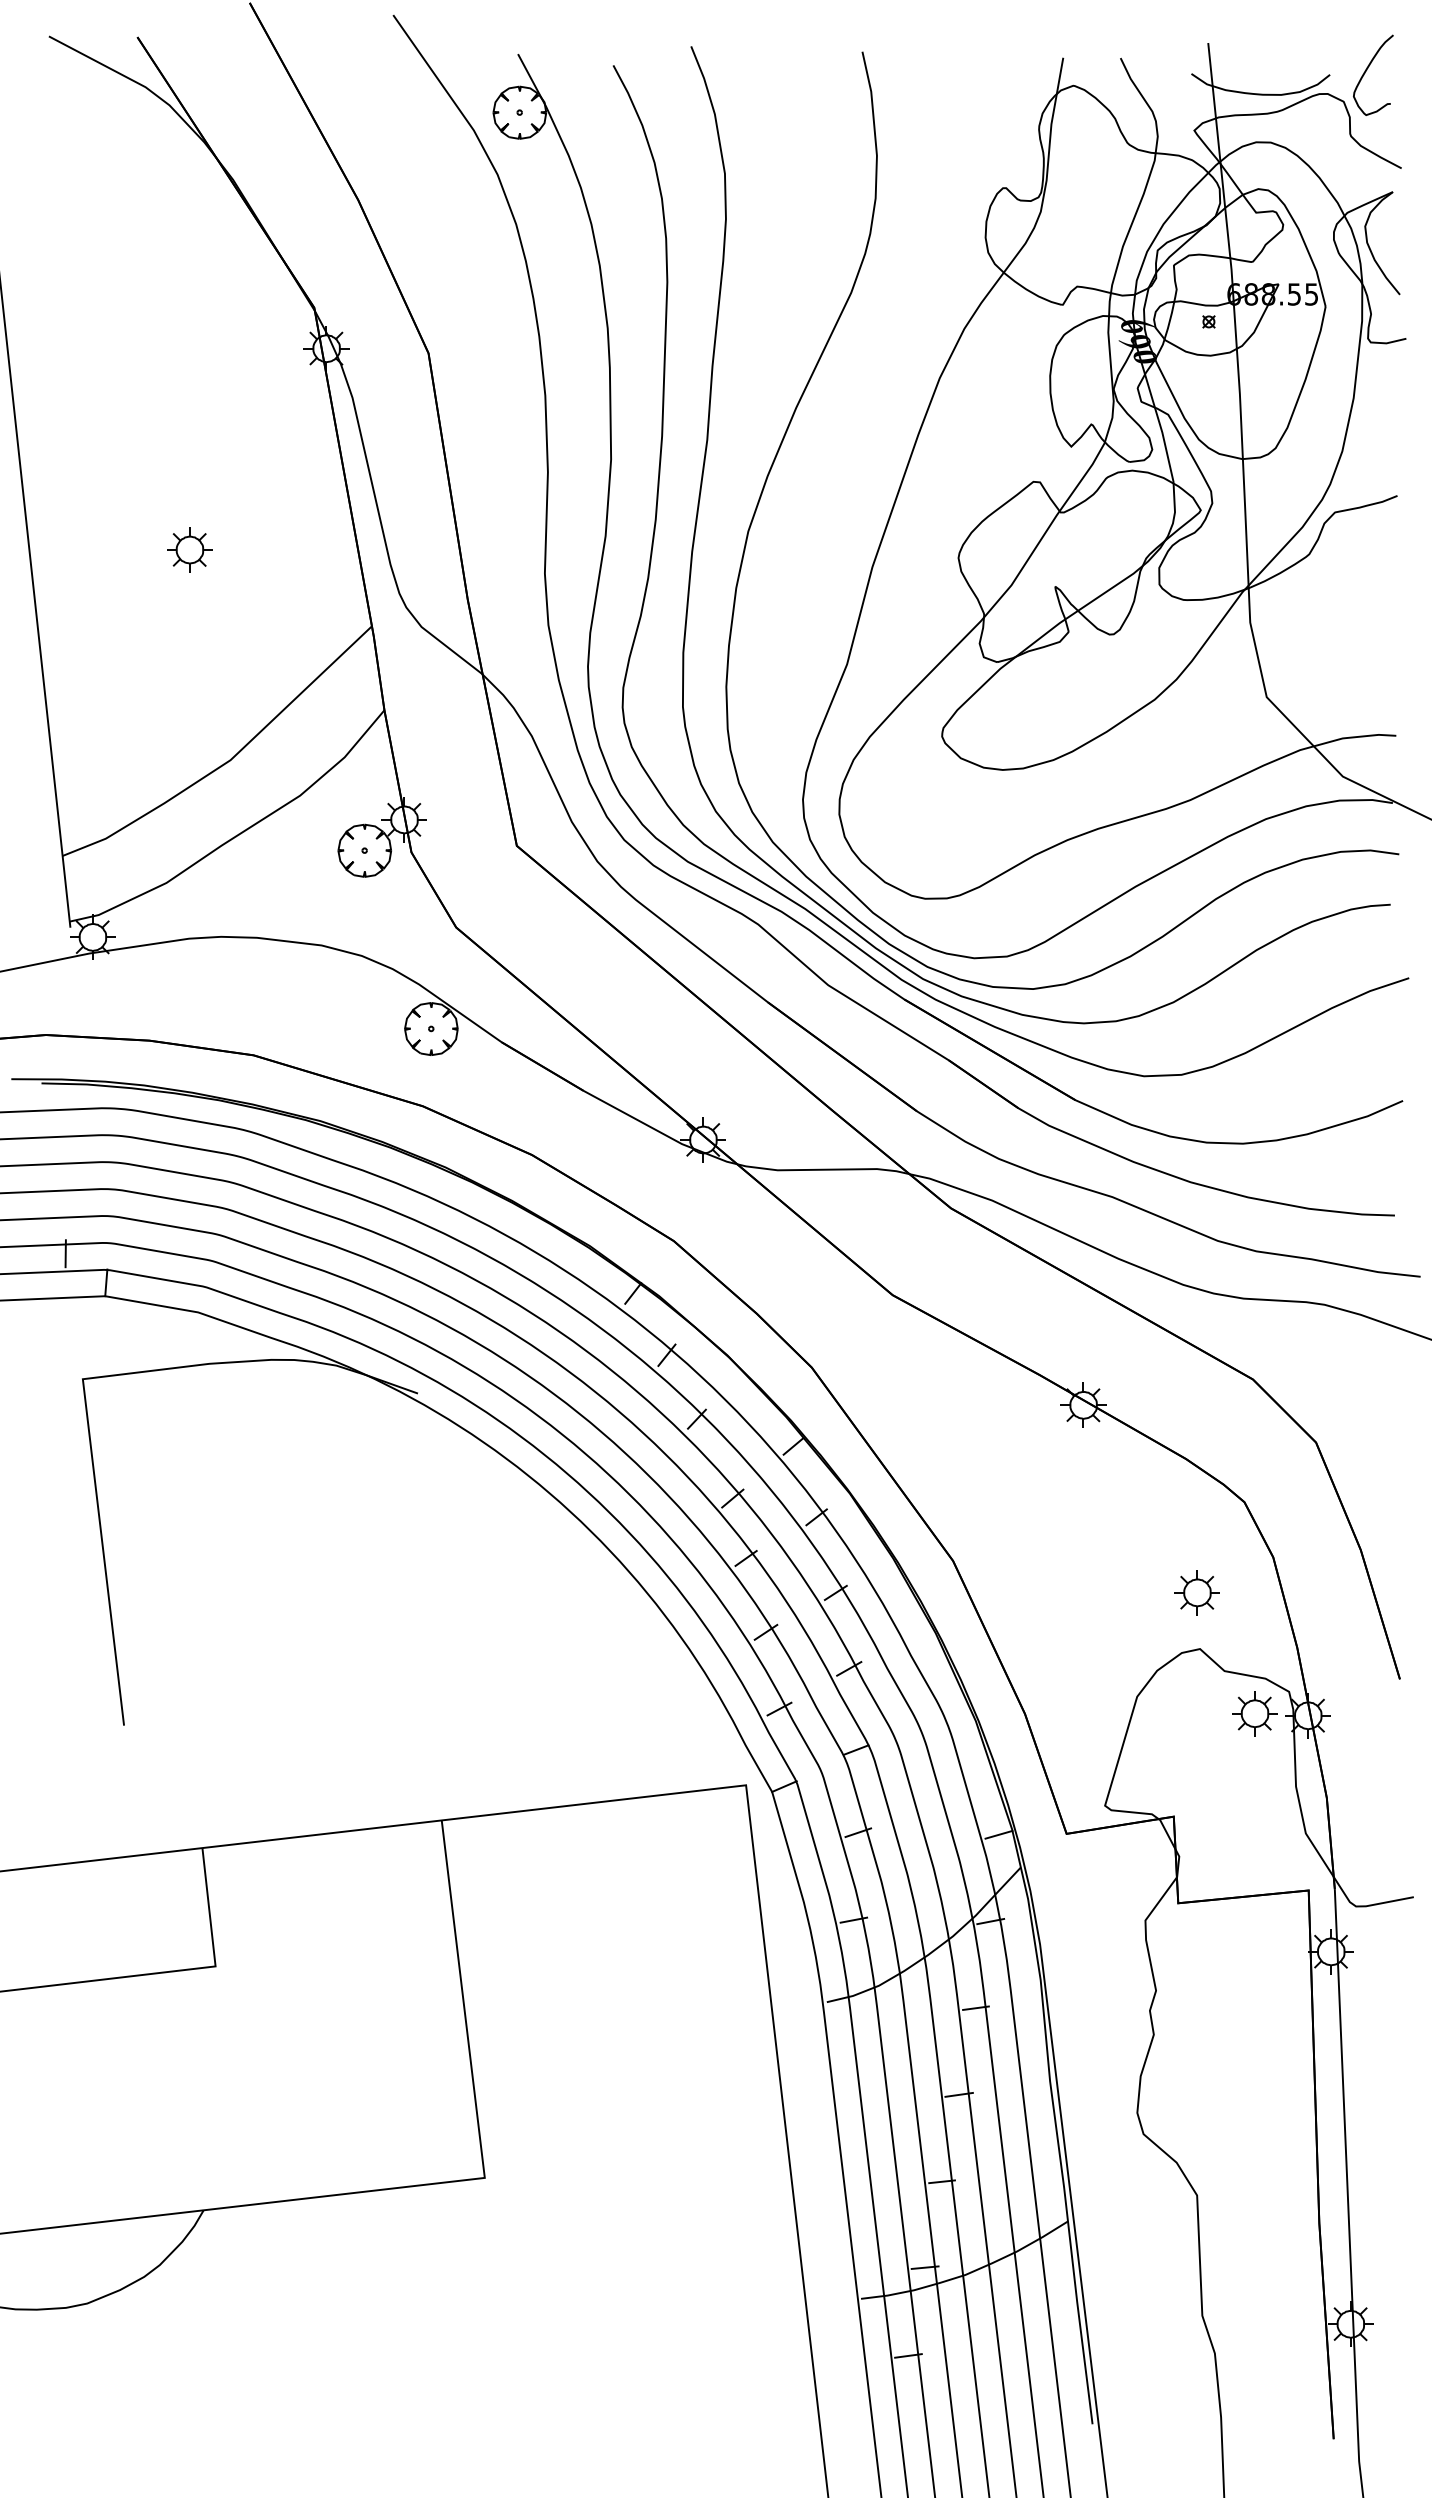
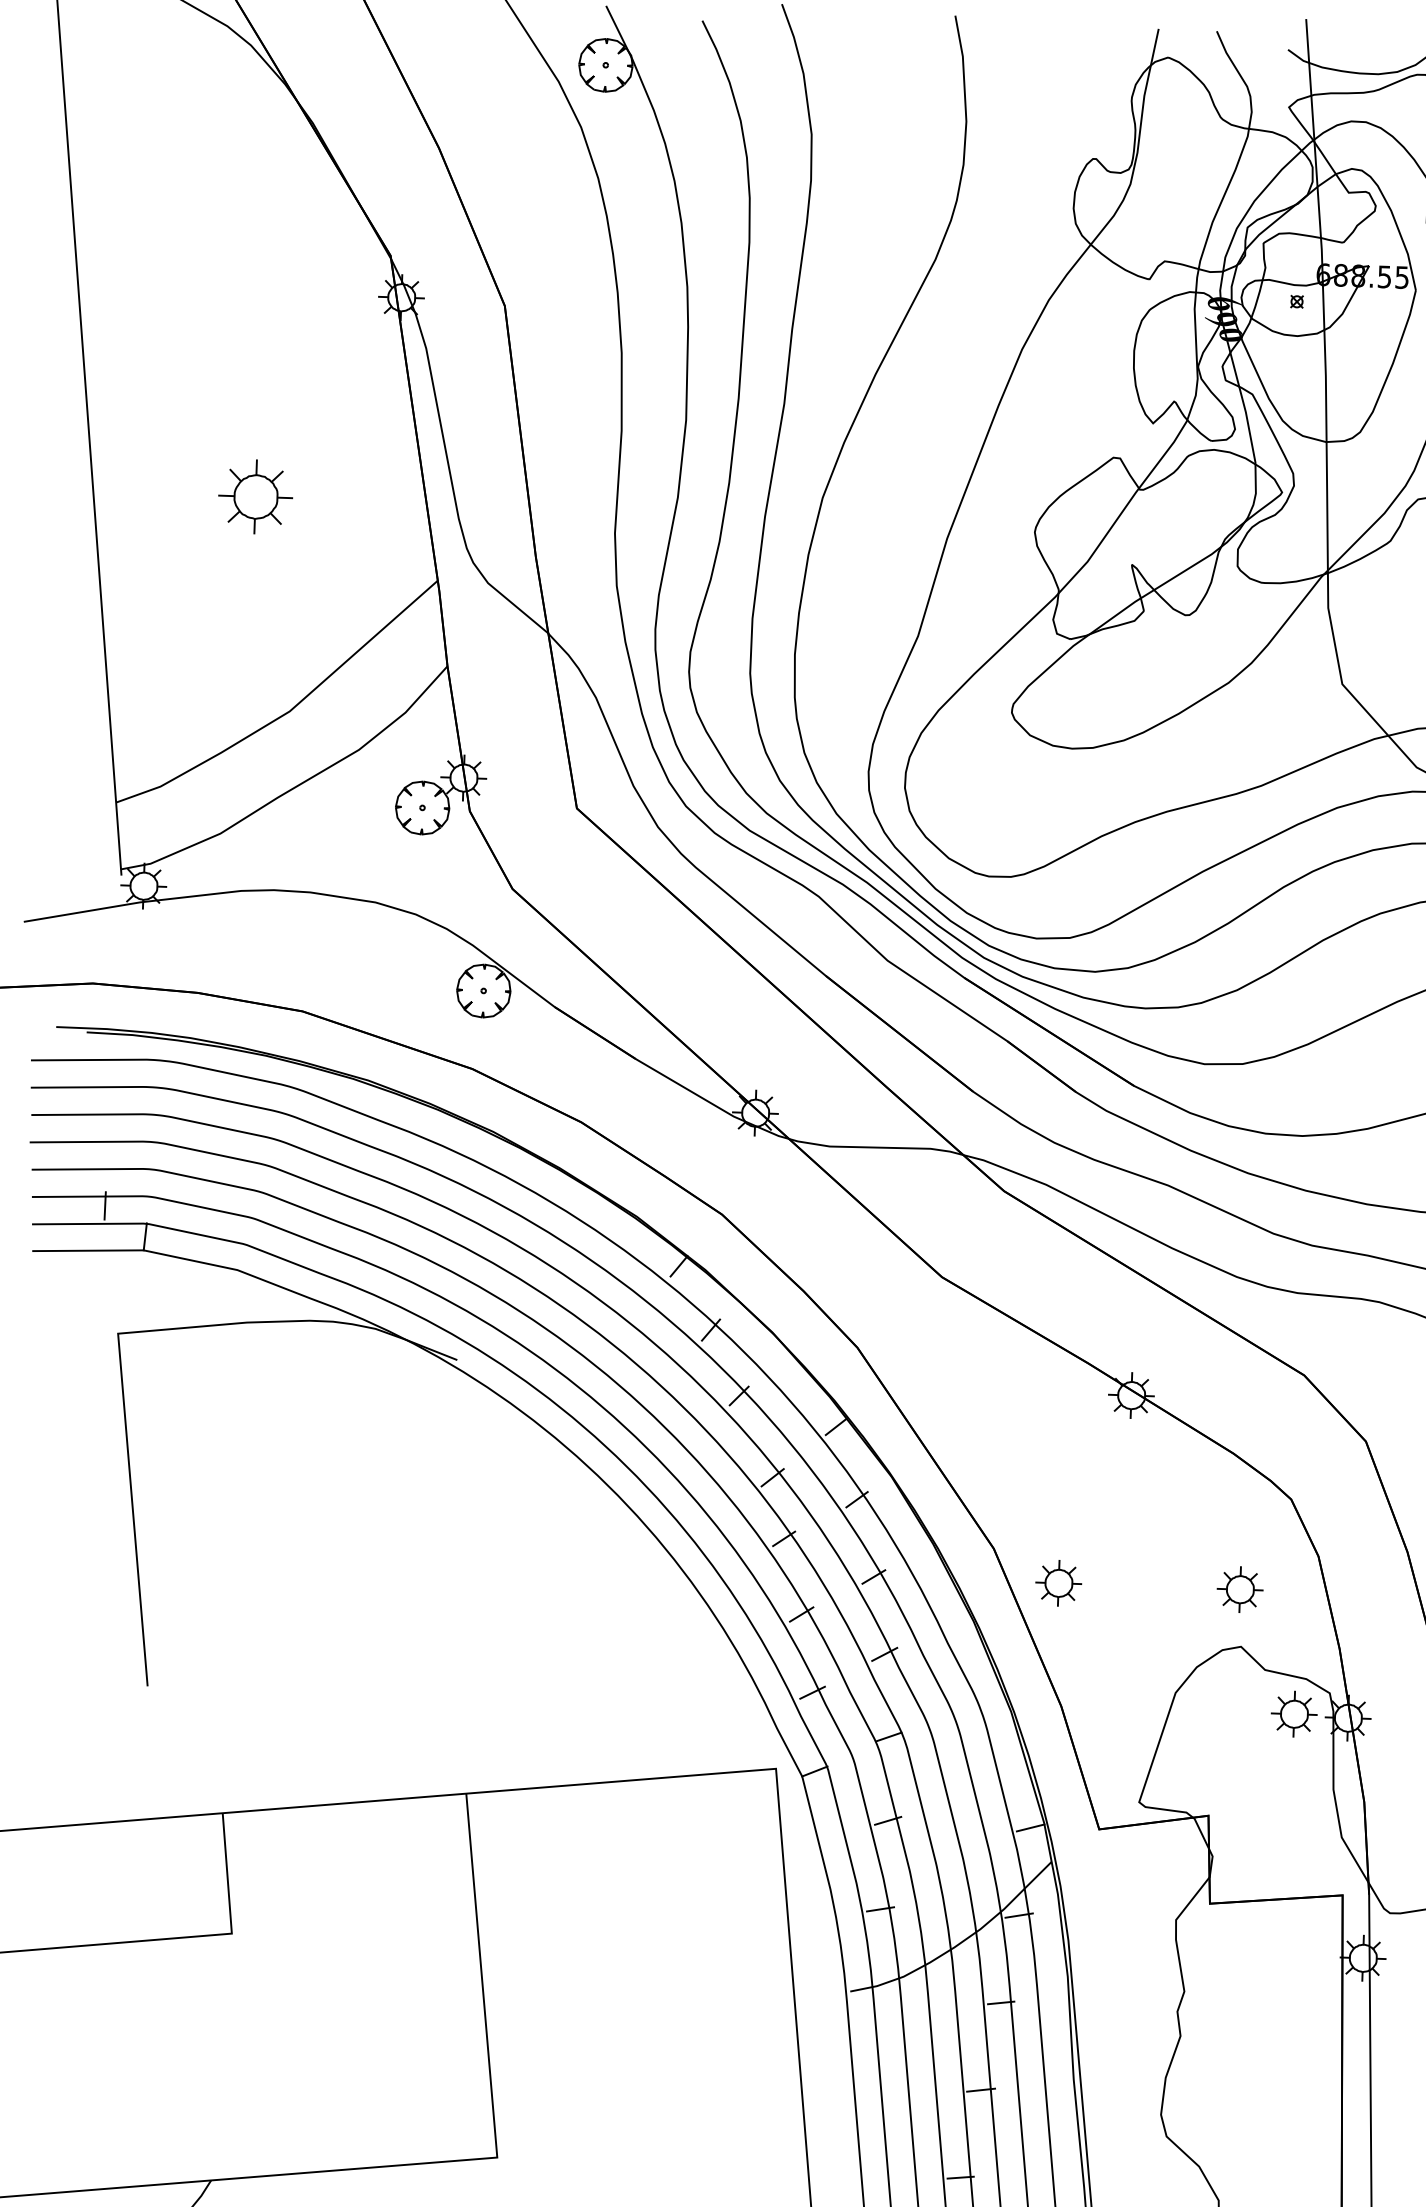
part: (189, 549) -> (255, 496), size x1.6
part: (1017, 1592) -> (1057, 1582), added

